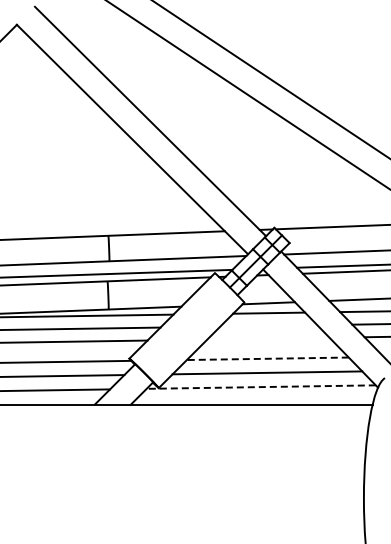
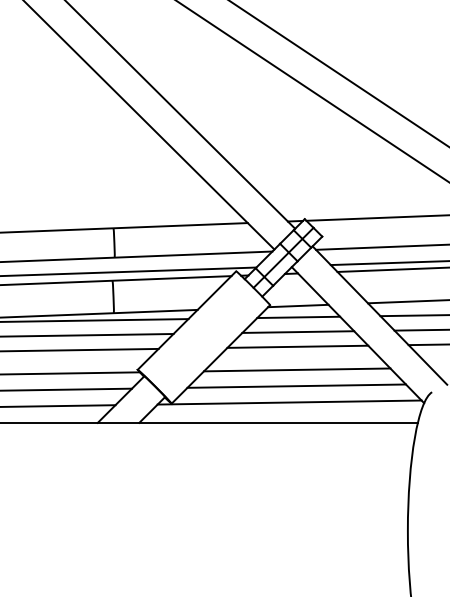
line: (268, 325) -> (297, 331), added
line: (268, 338) -> (297, 346), added
line: (267, 358) -> (296, 369), dashed -> solid
line: (261, 387) -> (289, 403), dashed -> solid

